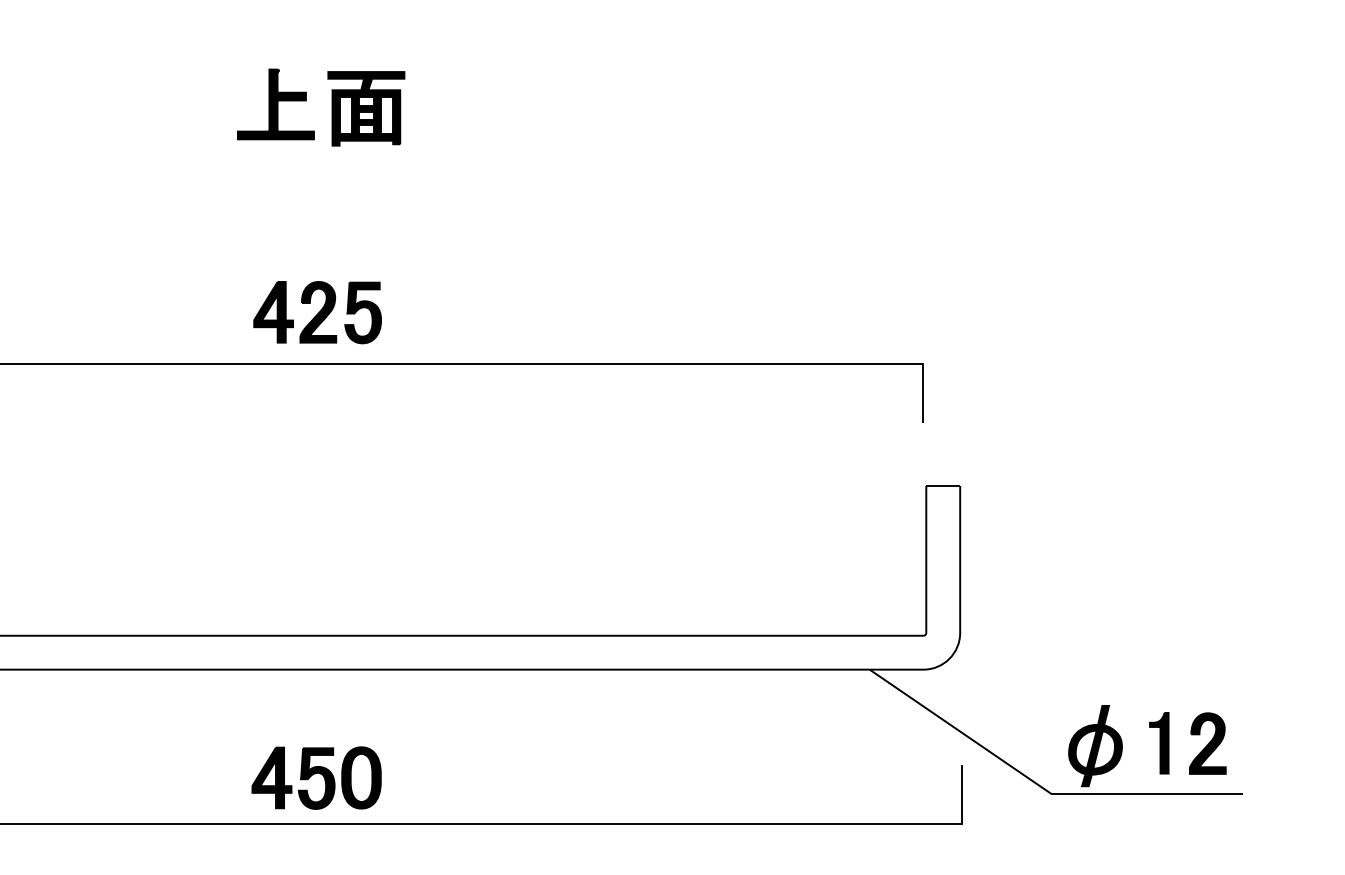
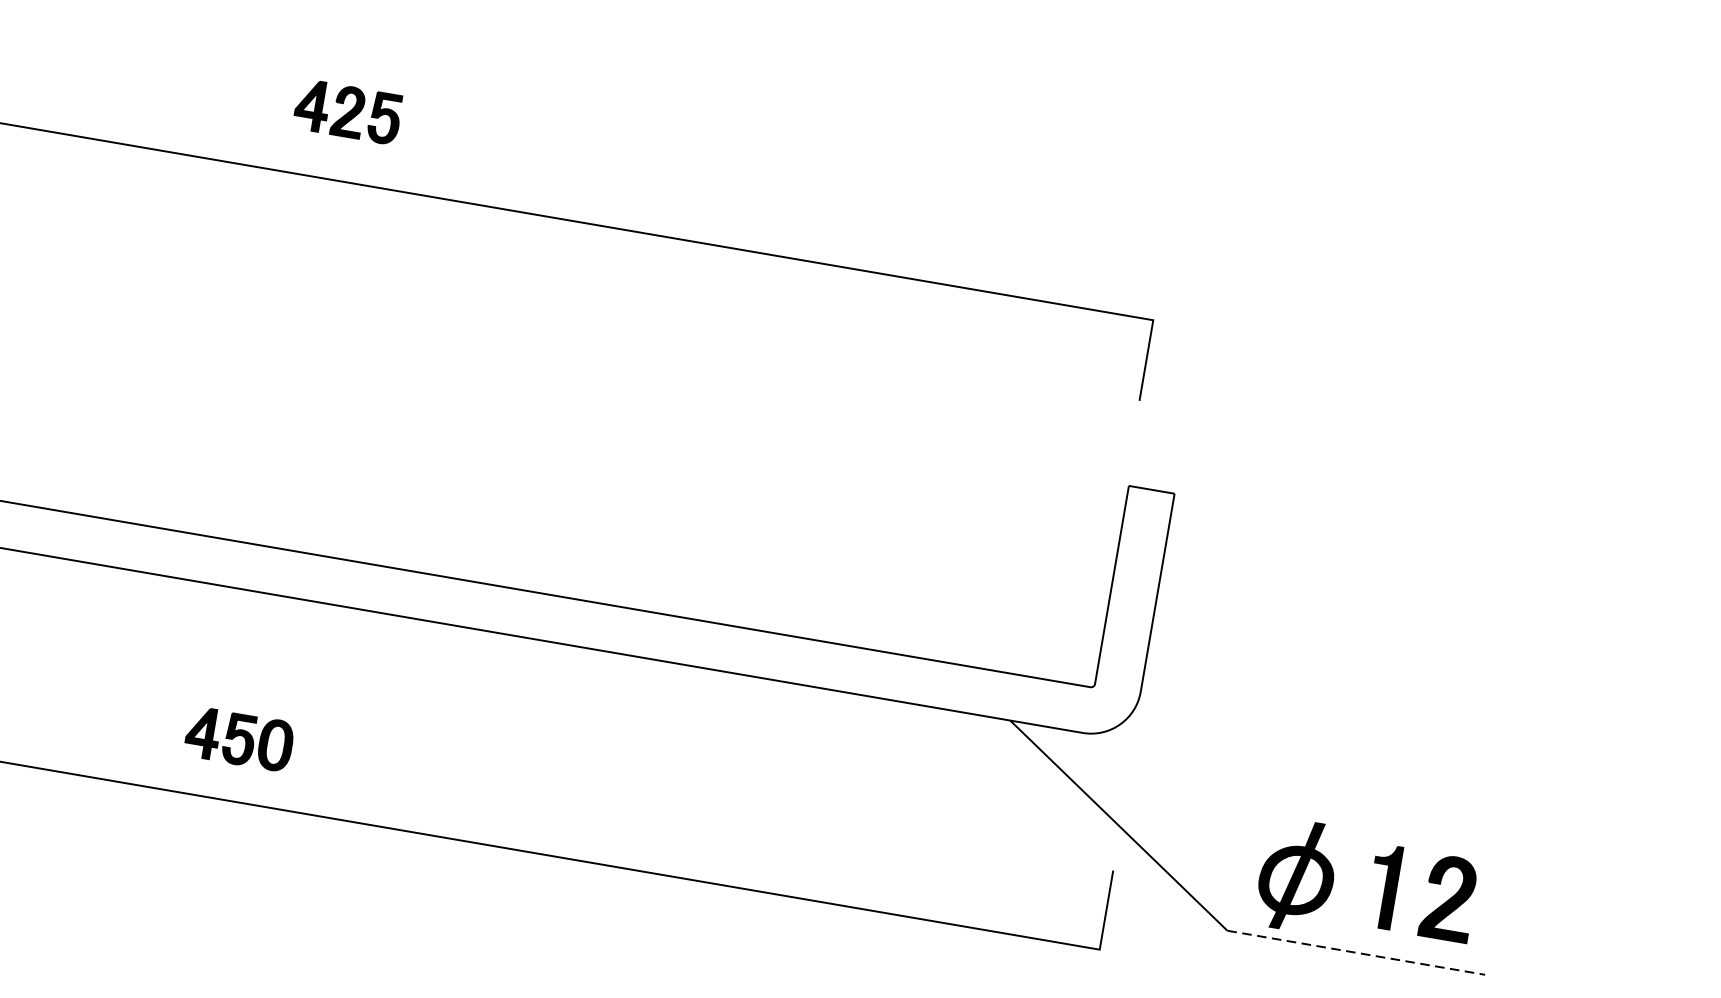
part: (317, 312) -> (347, 111), size x0.6
part: (316, 777) -> (239, 738), size x0.6
line: (1147, 794) -> (1356, 952), solid -> dashed

